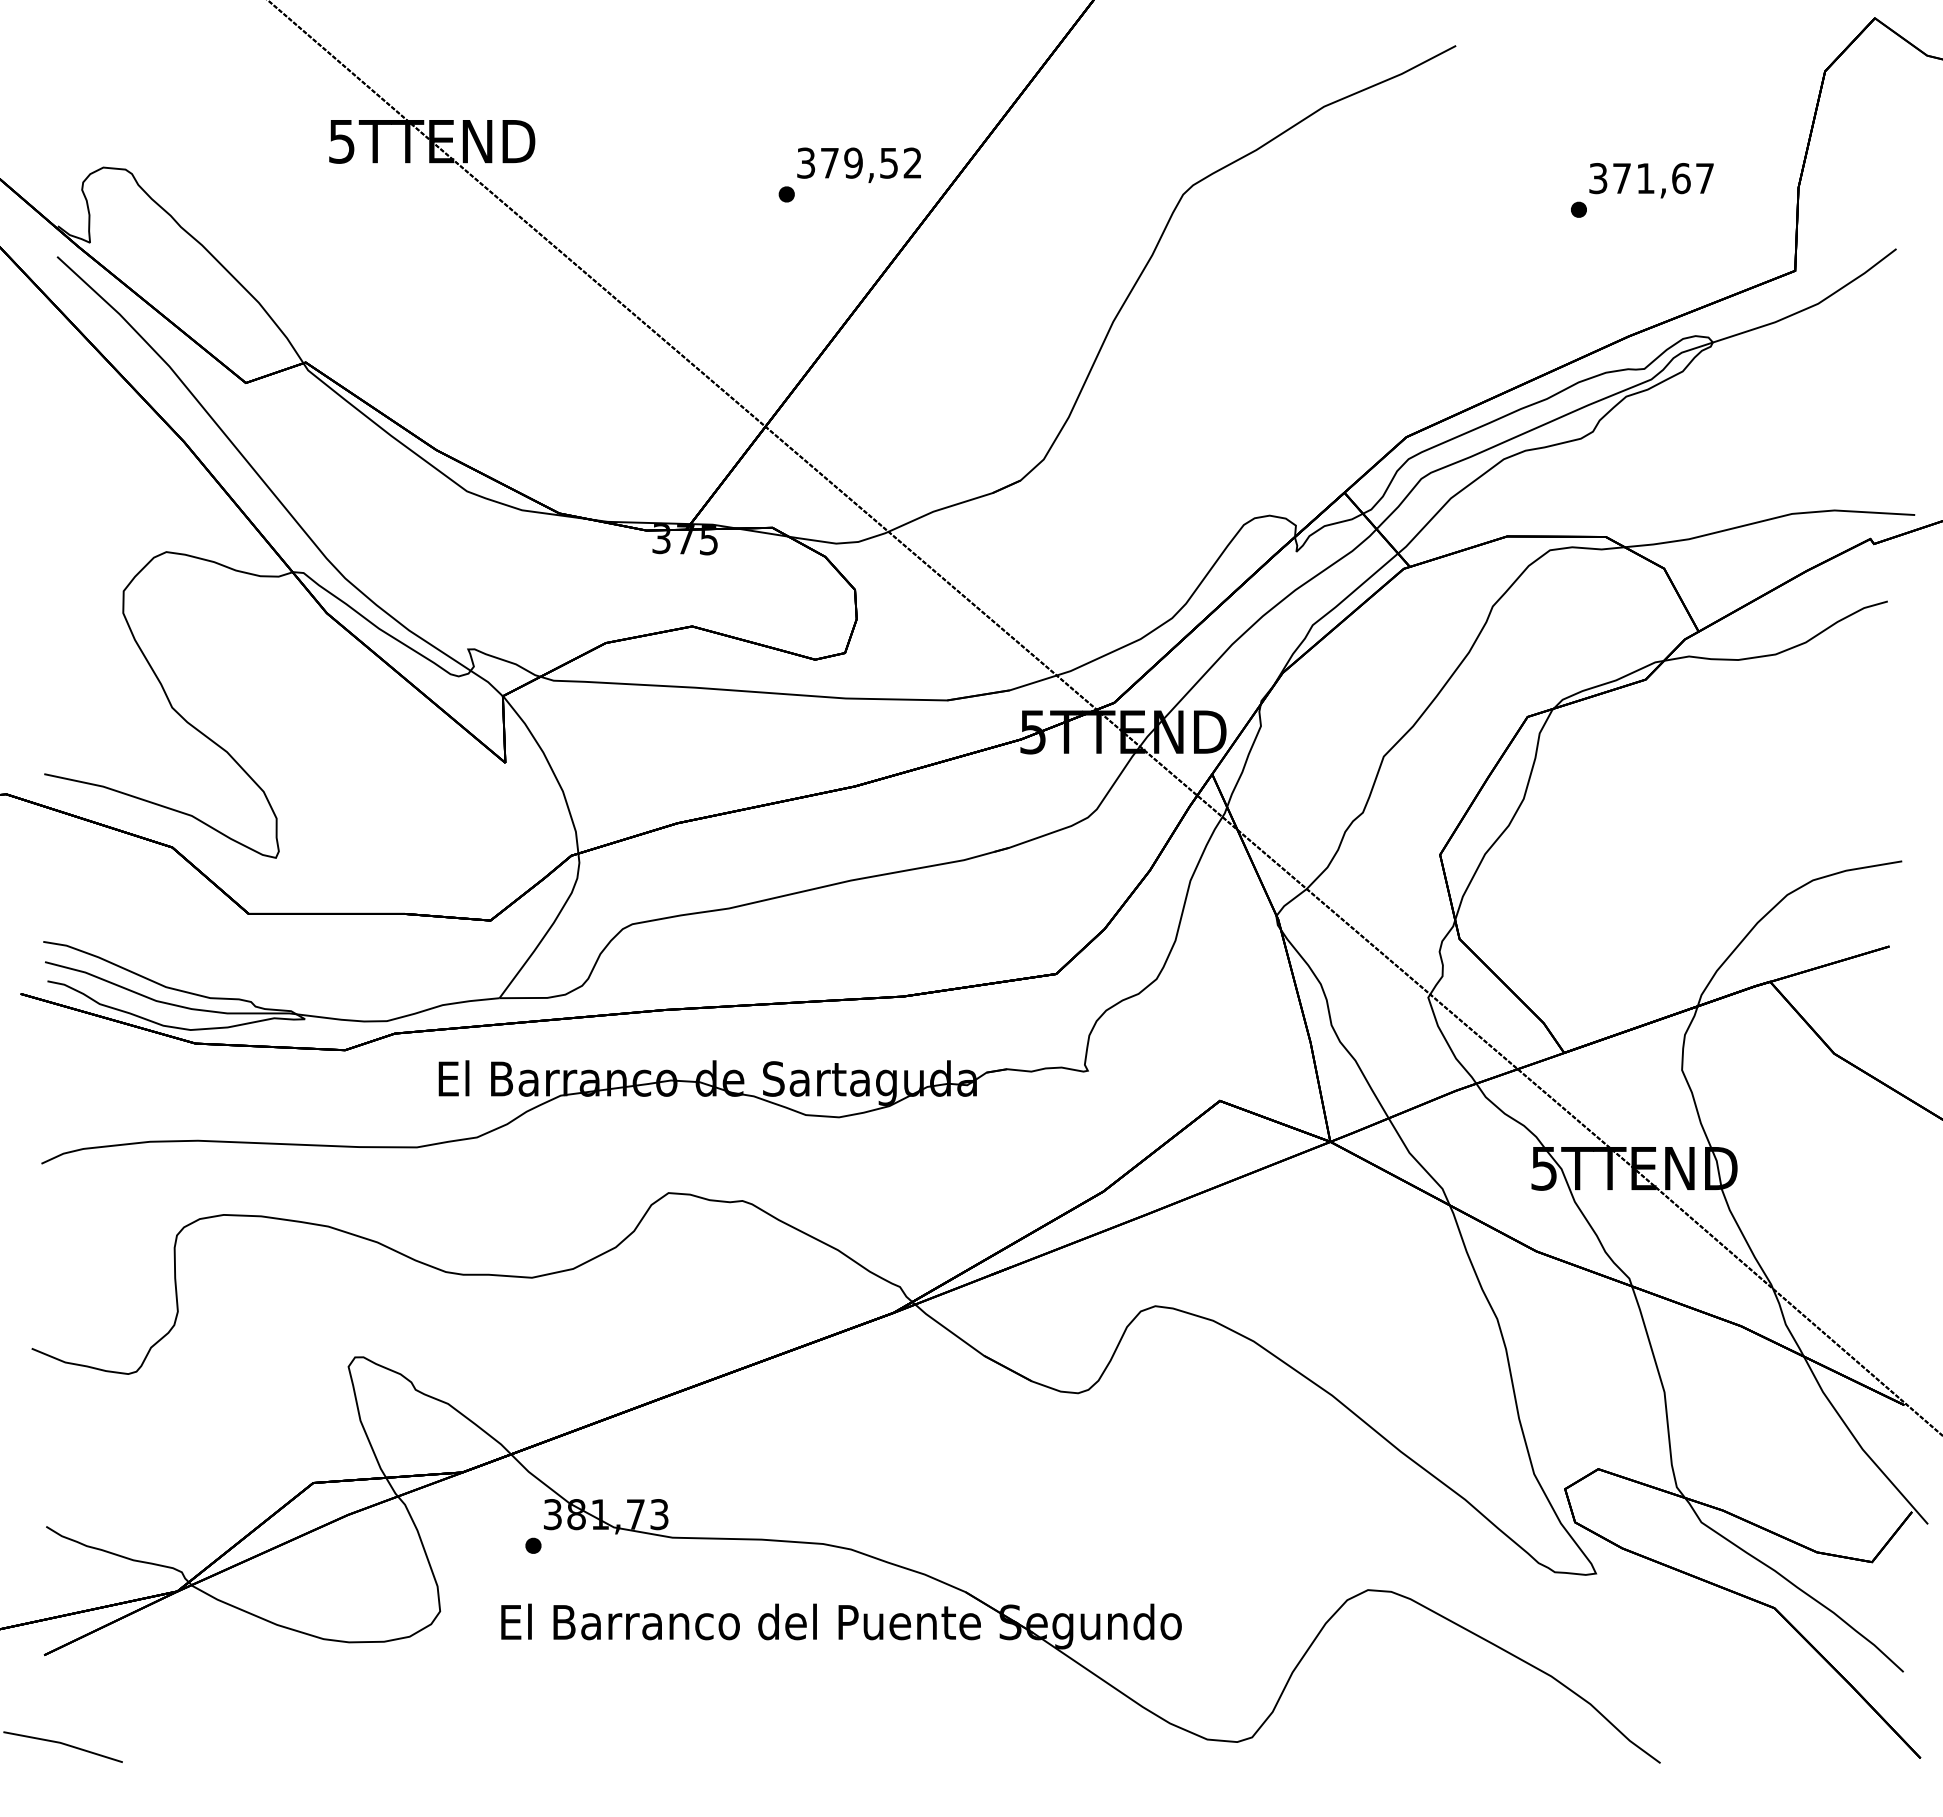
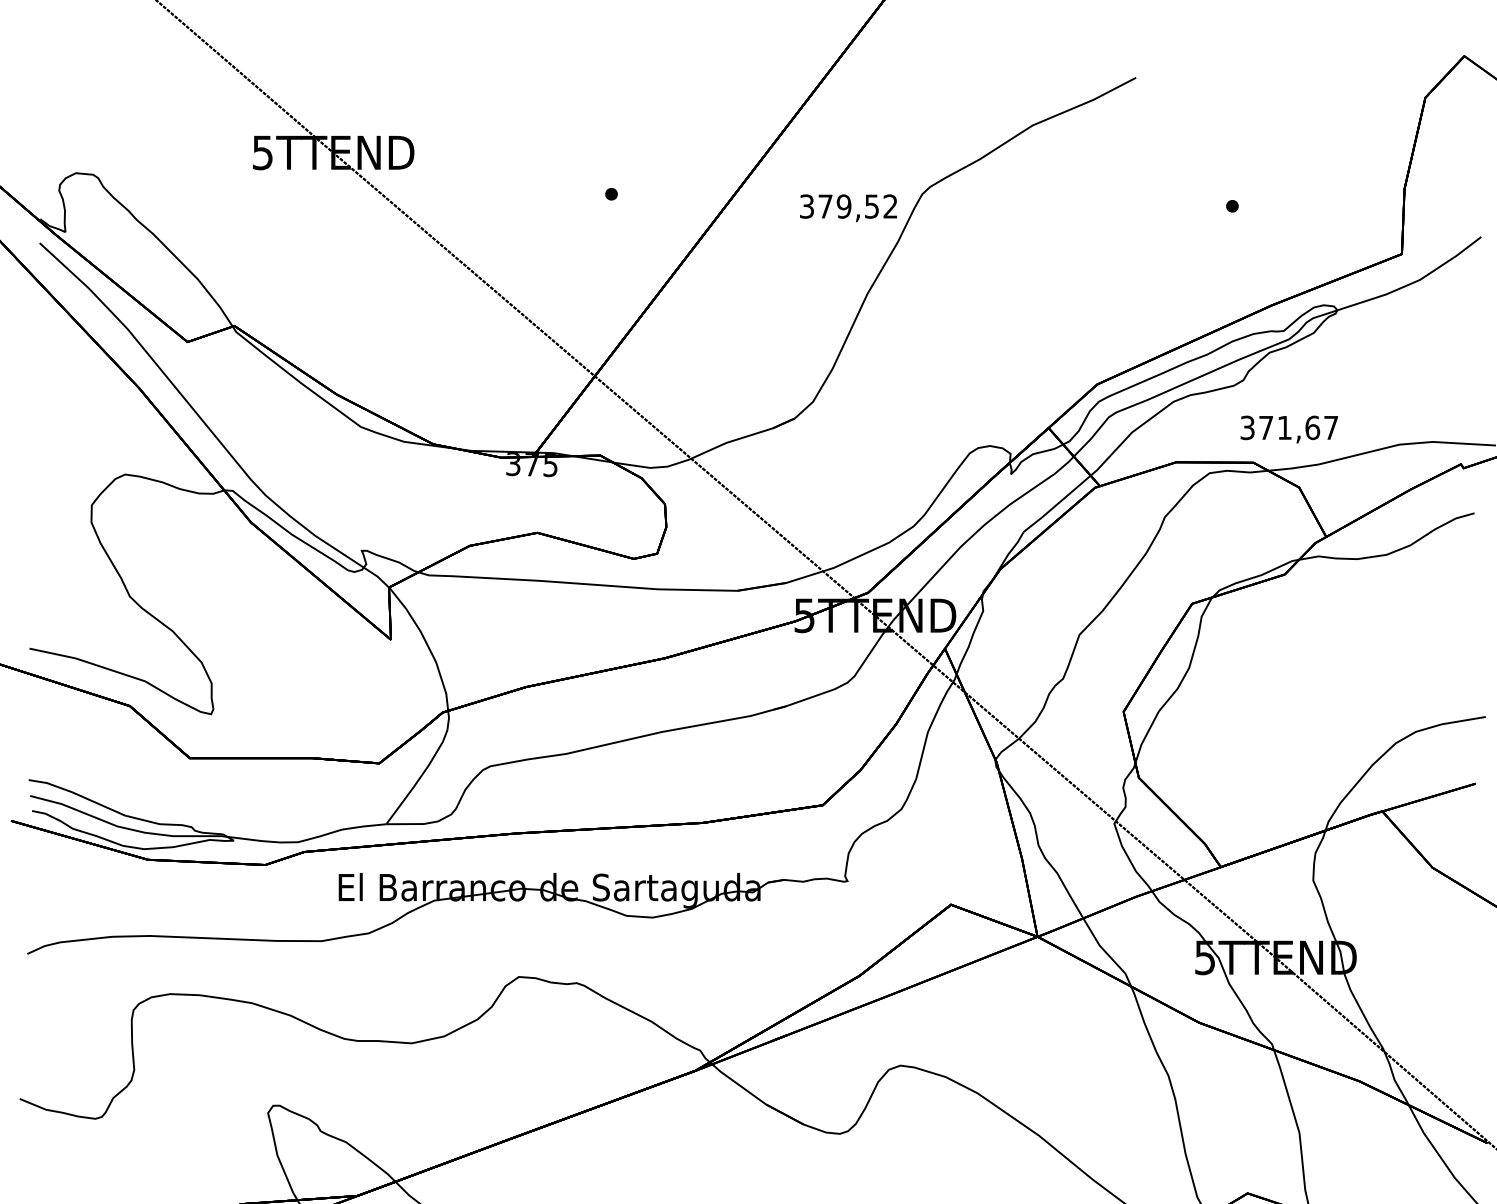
text: (858, 164) -> (848, 207), moved
text: (1651, 180) -> (1289, 429), moved

